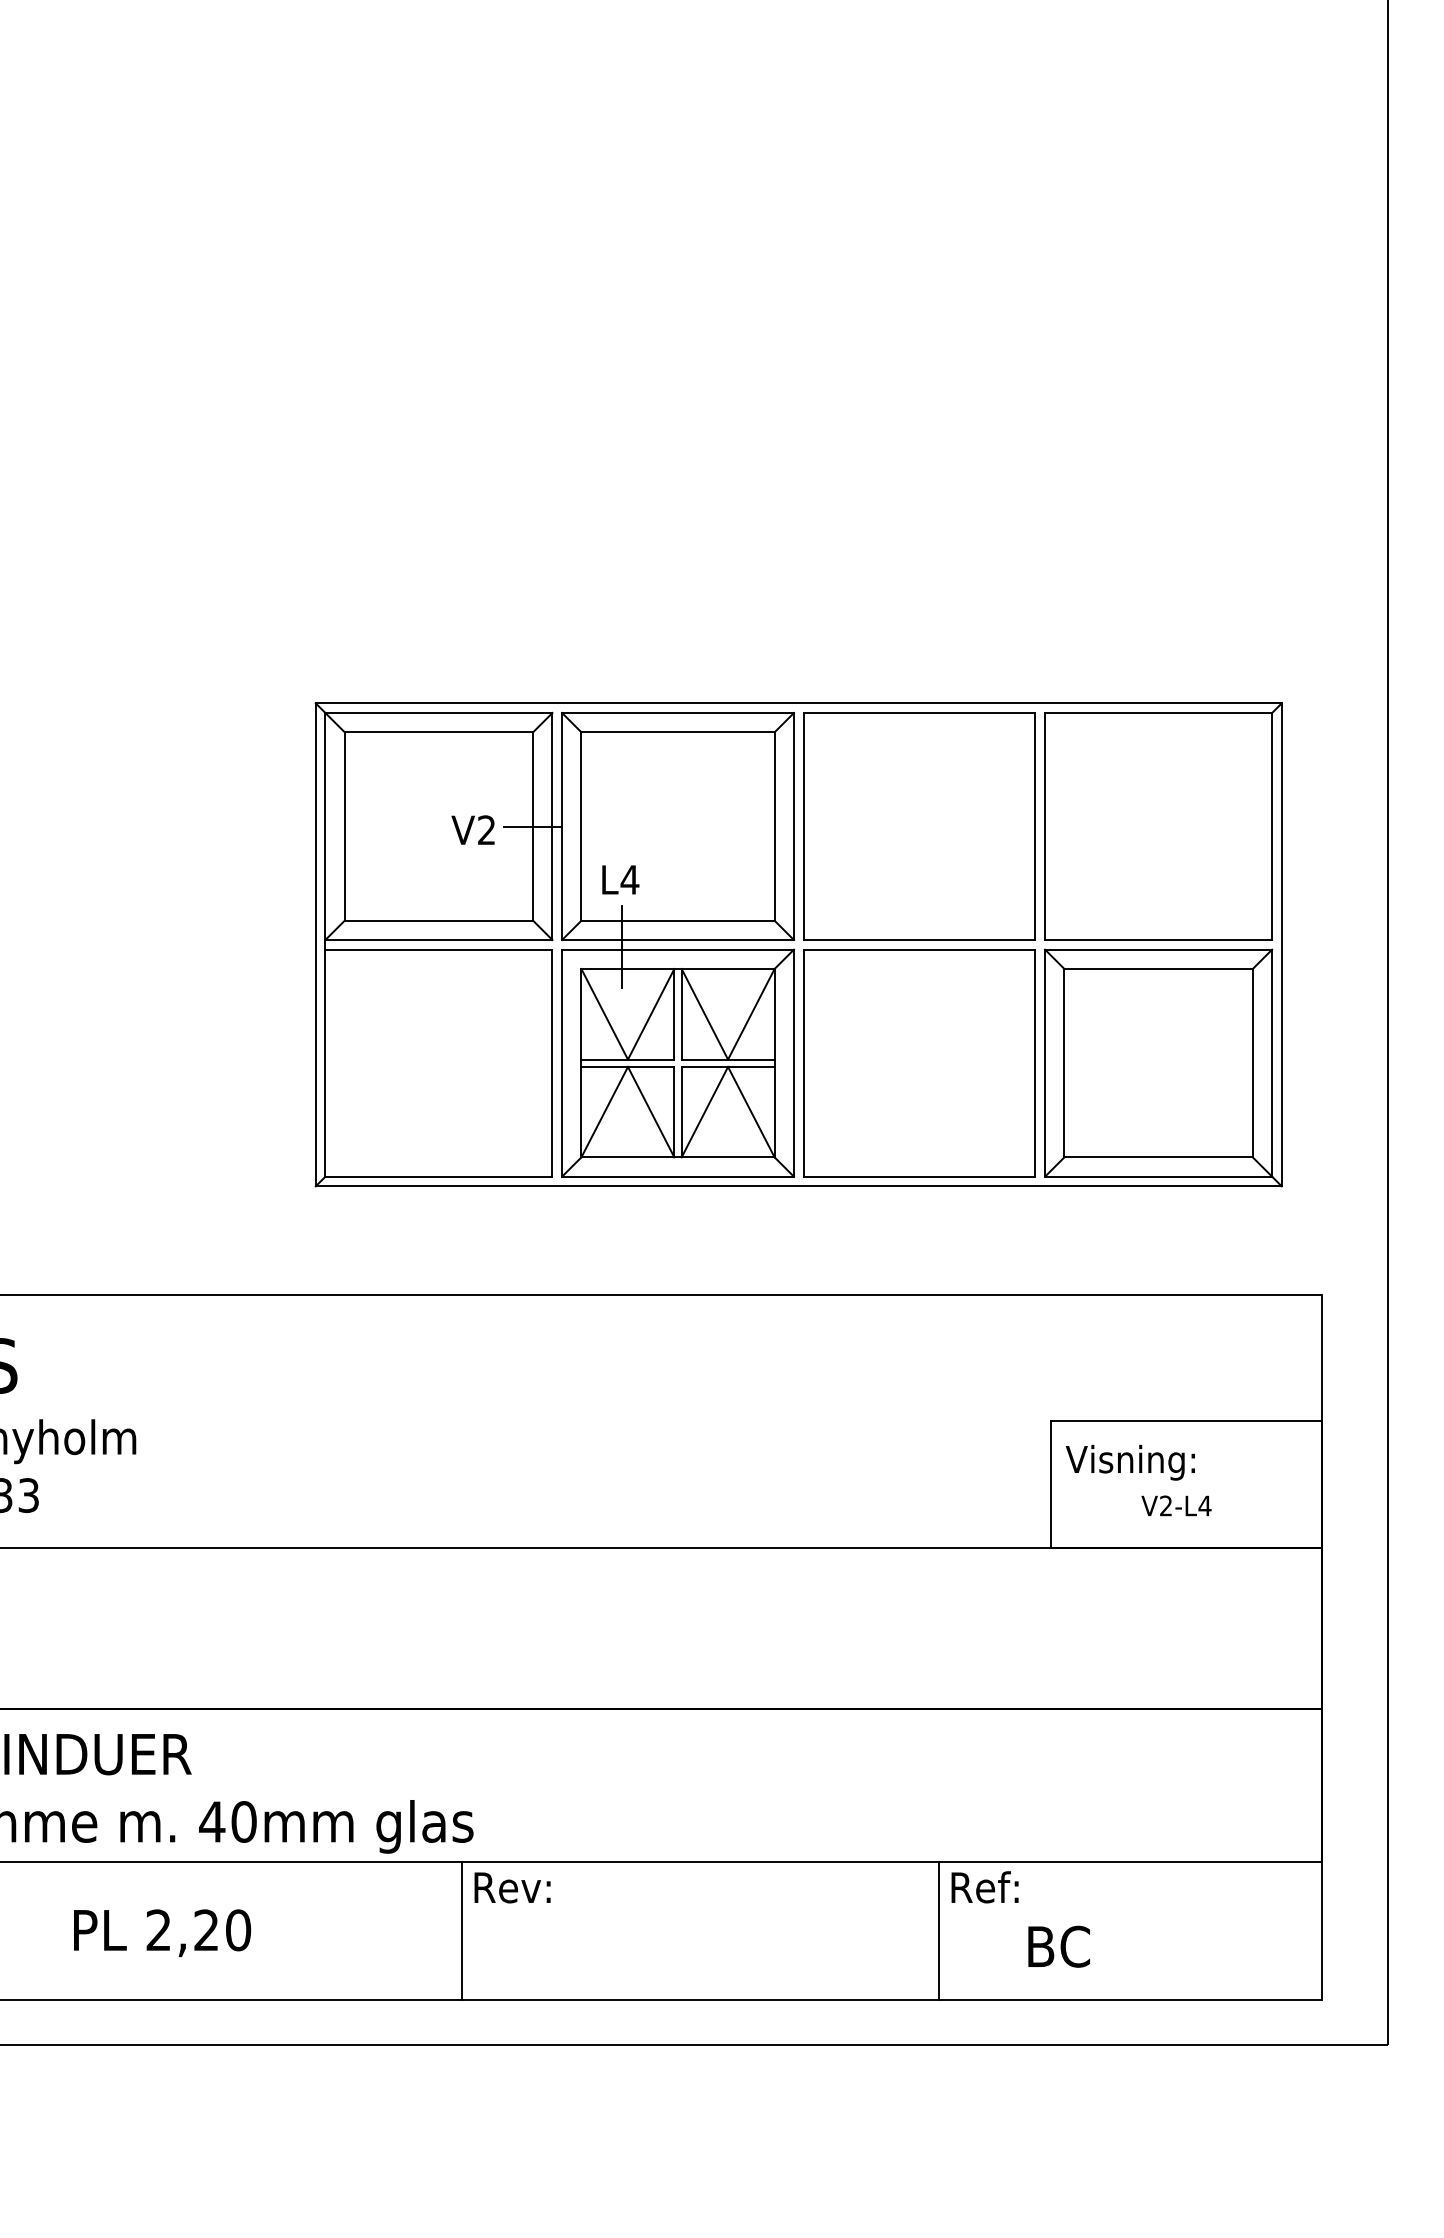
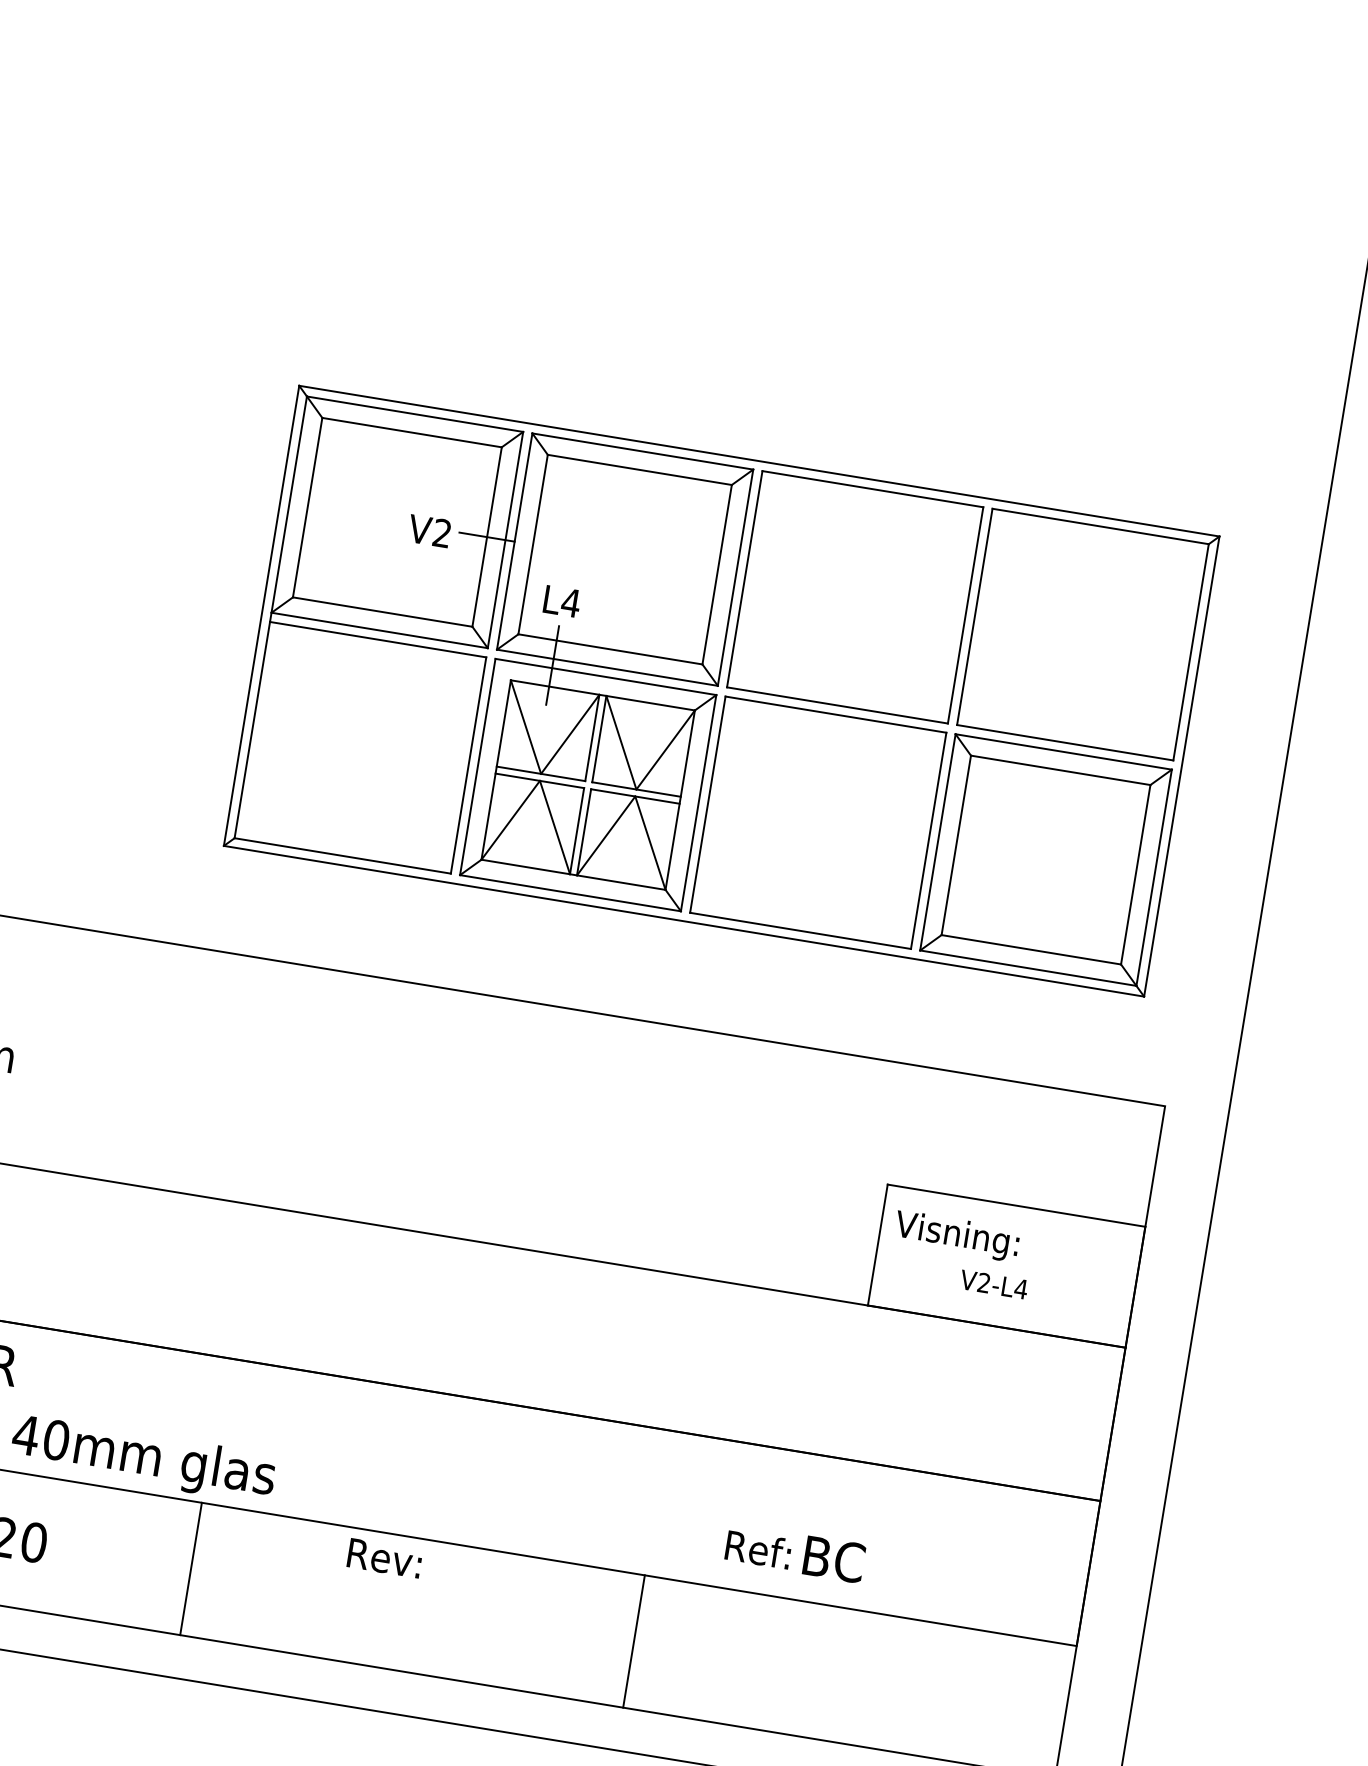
text: (512, 1887) -> (384, 1558), moved
text: (984, 1887) -> (757, 1549), moved
line: (462, 1930) -> (191, 1568), moved
line: (939, 1930) -> (634, 1641), moved
text: (1058, 1946) -> (833, 1559), moved

